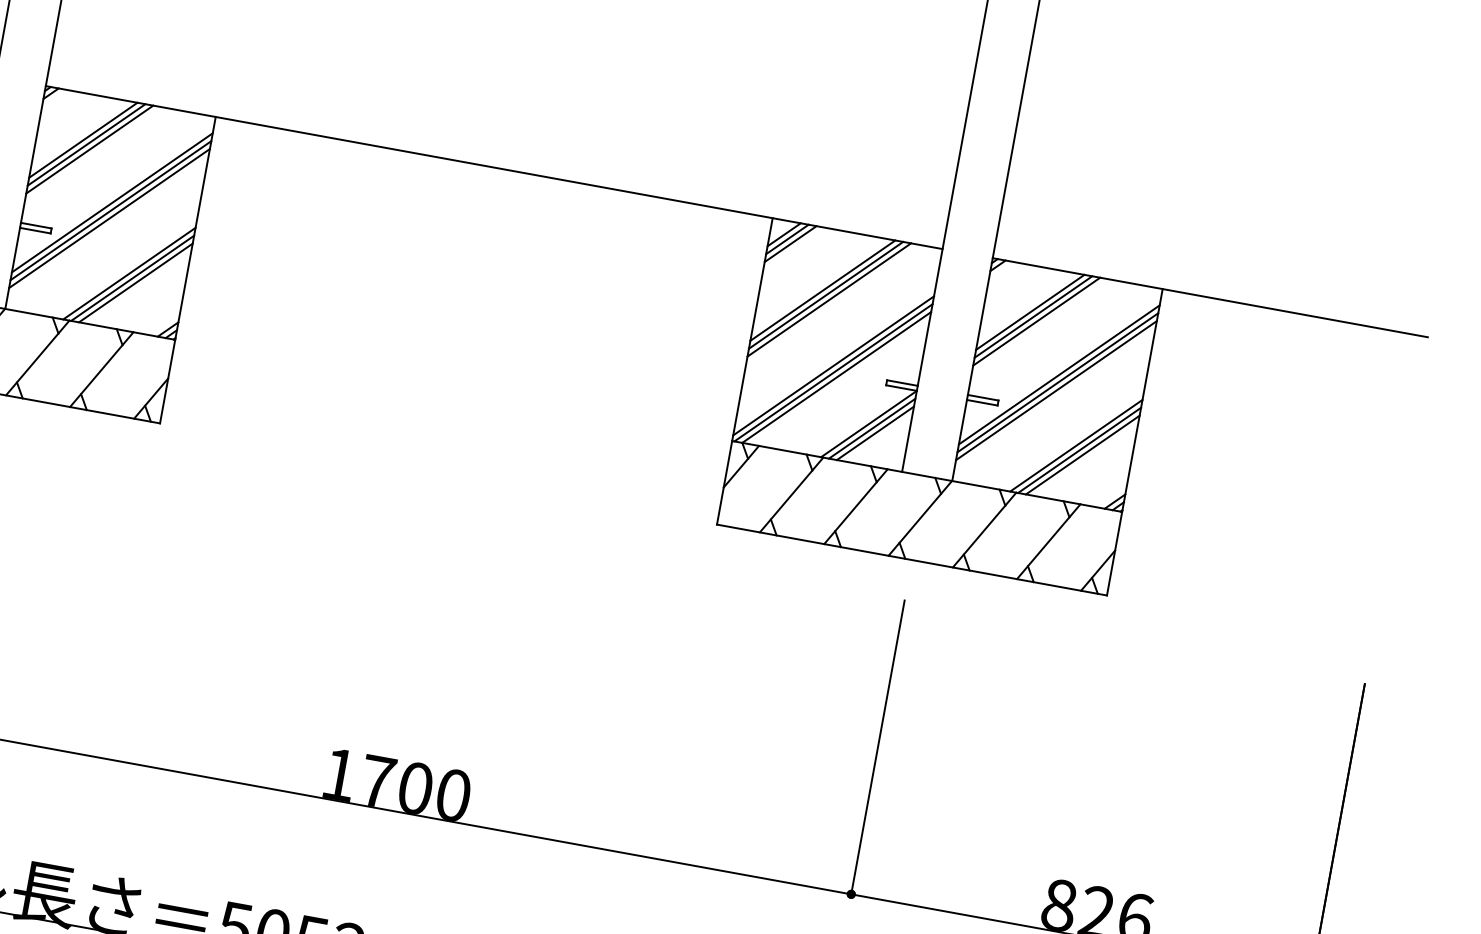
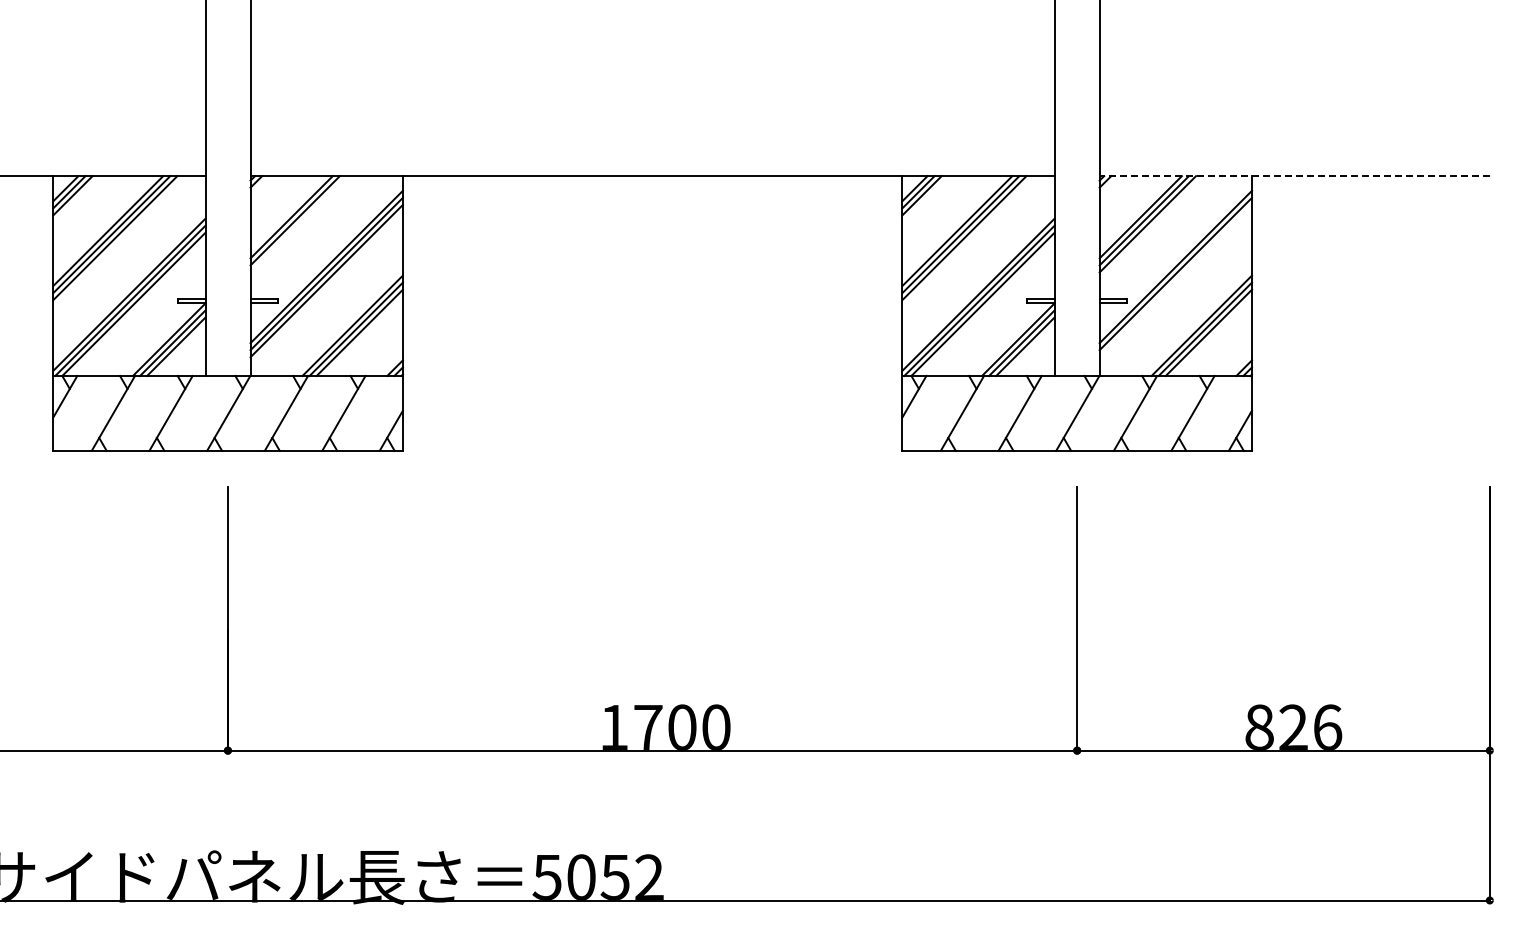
line: (89, 149) -> (298, 224), removed
line: (1209, 298) -> (1294, 176), solid -> dashed
line: (1056, 389) -> (1175, 280), removed

